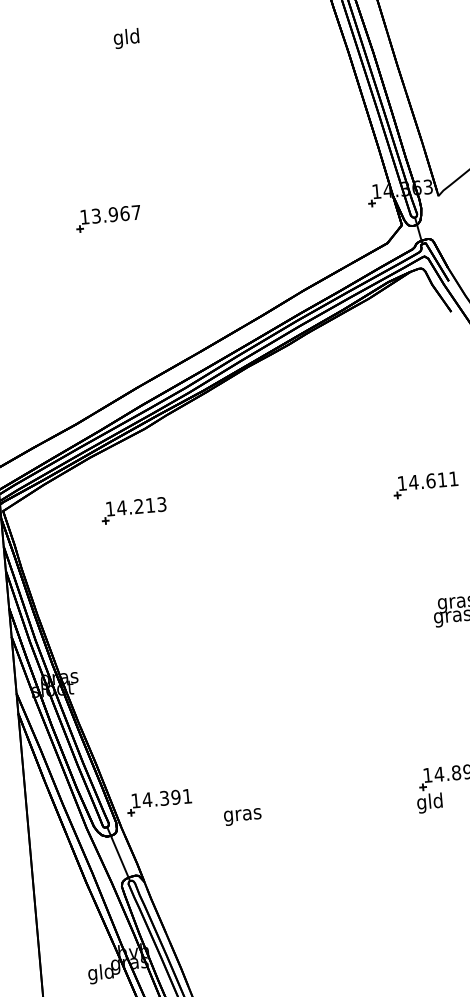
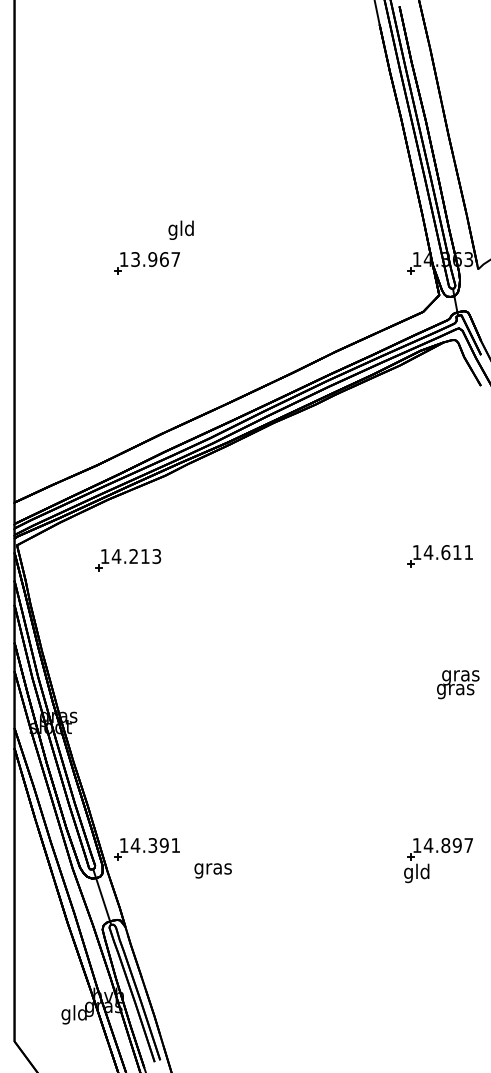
text: (125, 37) -> (180, 229), moved
part: (134, 510) -> (128, 560), moved
text: (242, 816) -> (212, 870), moved

